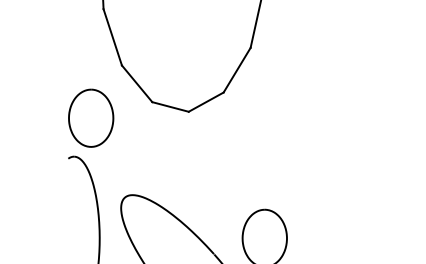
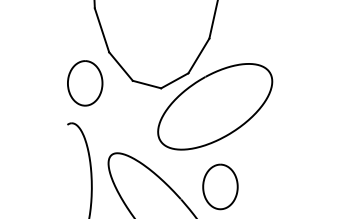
curve: (236, 104) -> (198, 82), added
curve: (112, 118) -> (101, 83), moved

